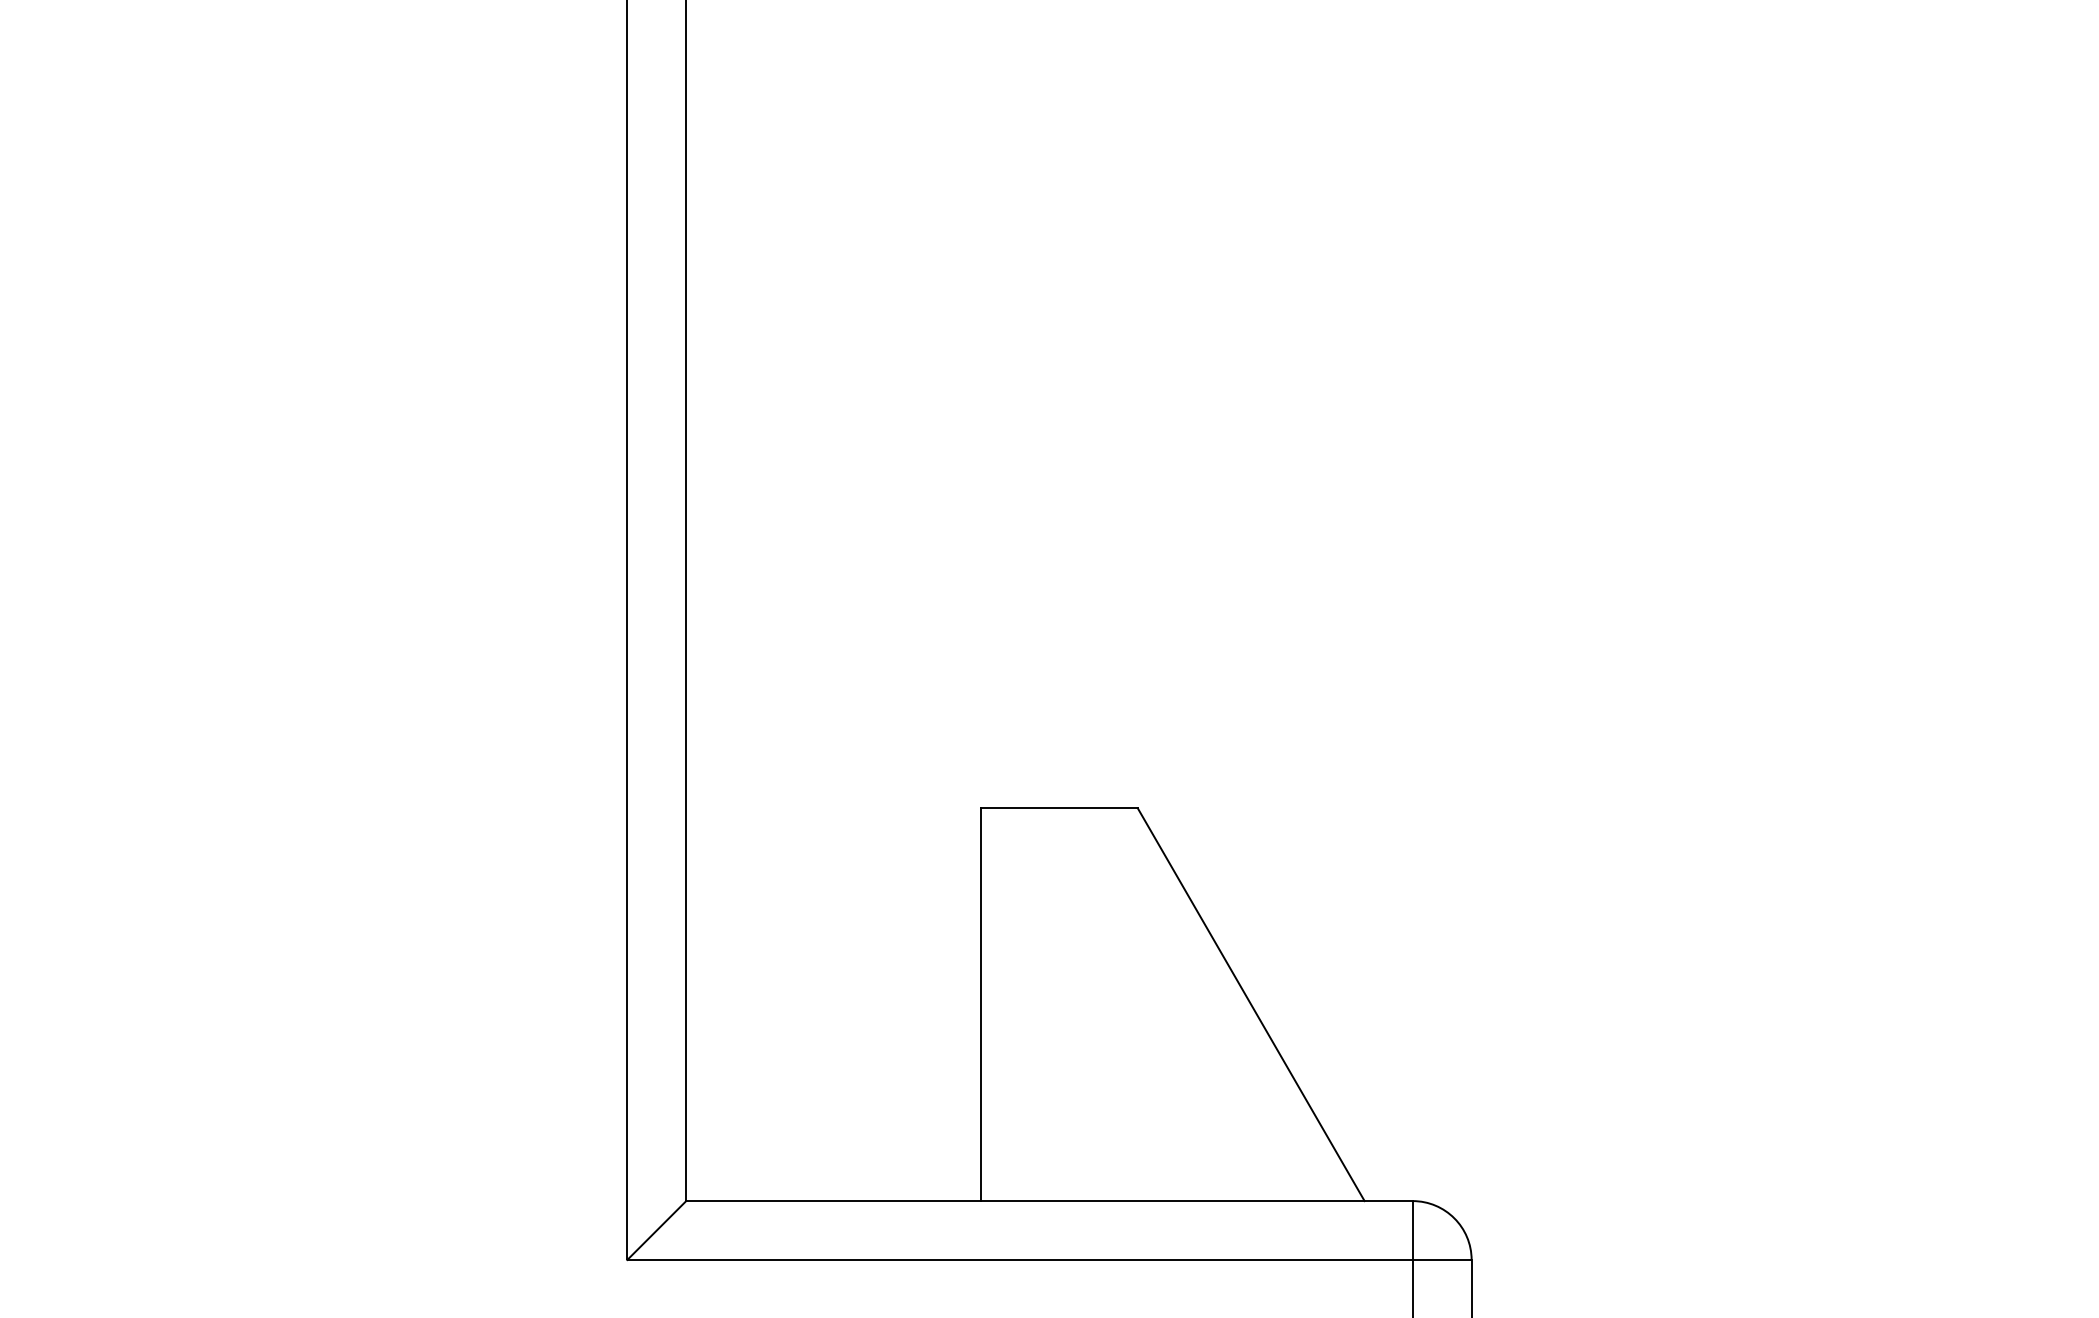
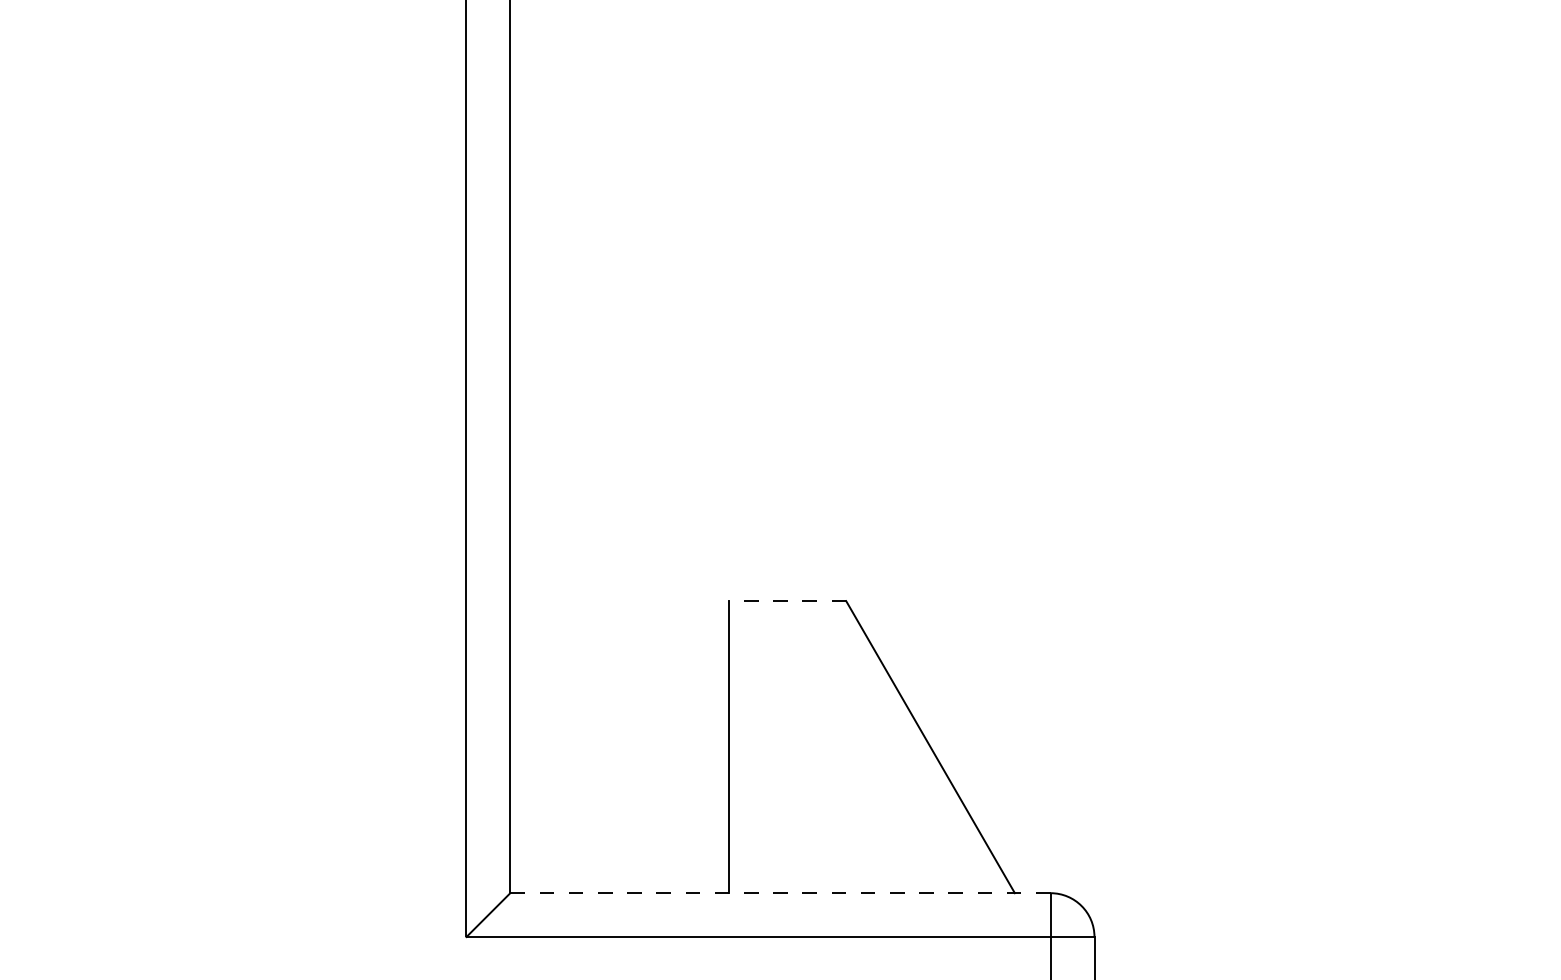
line: (1059, 808) -> (787, 601), solid -> dashed
line: (1049, 1201) -> (780, 893), solid -> dashed

